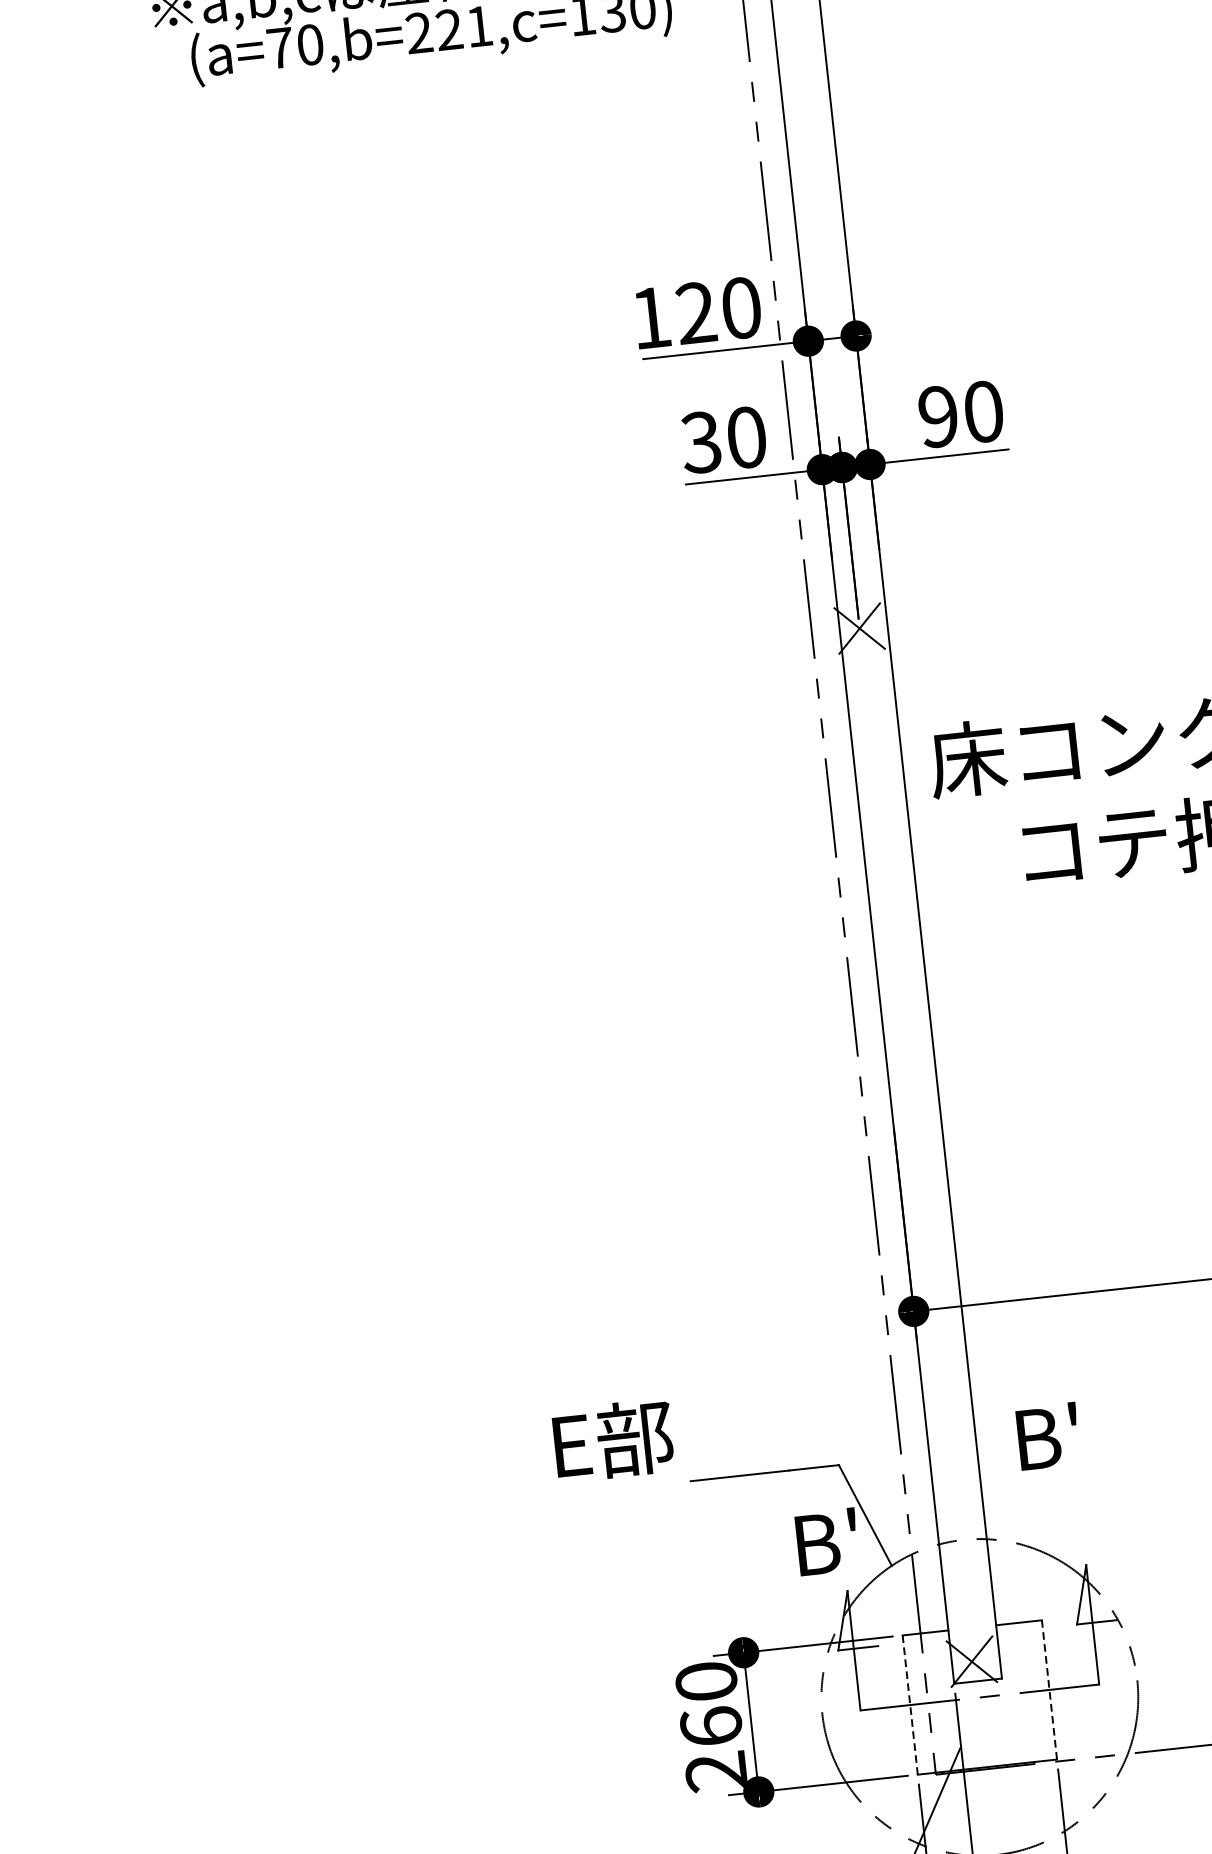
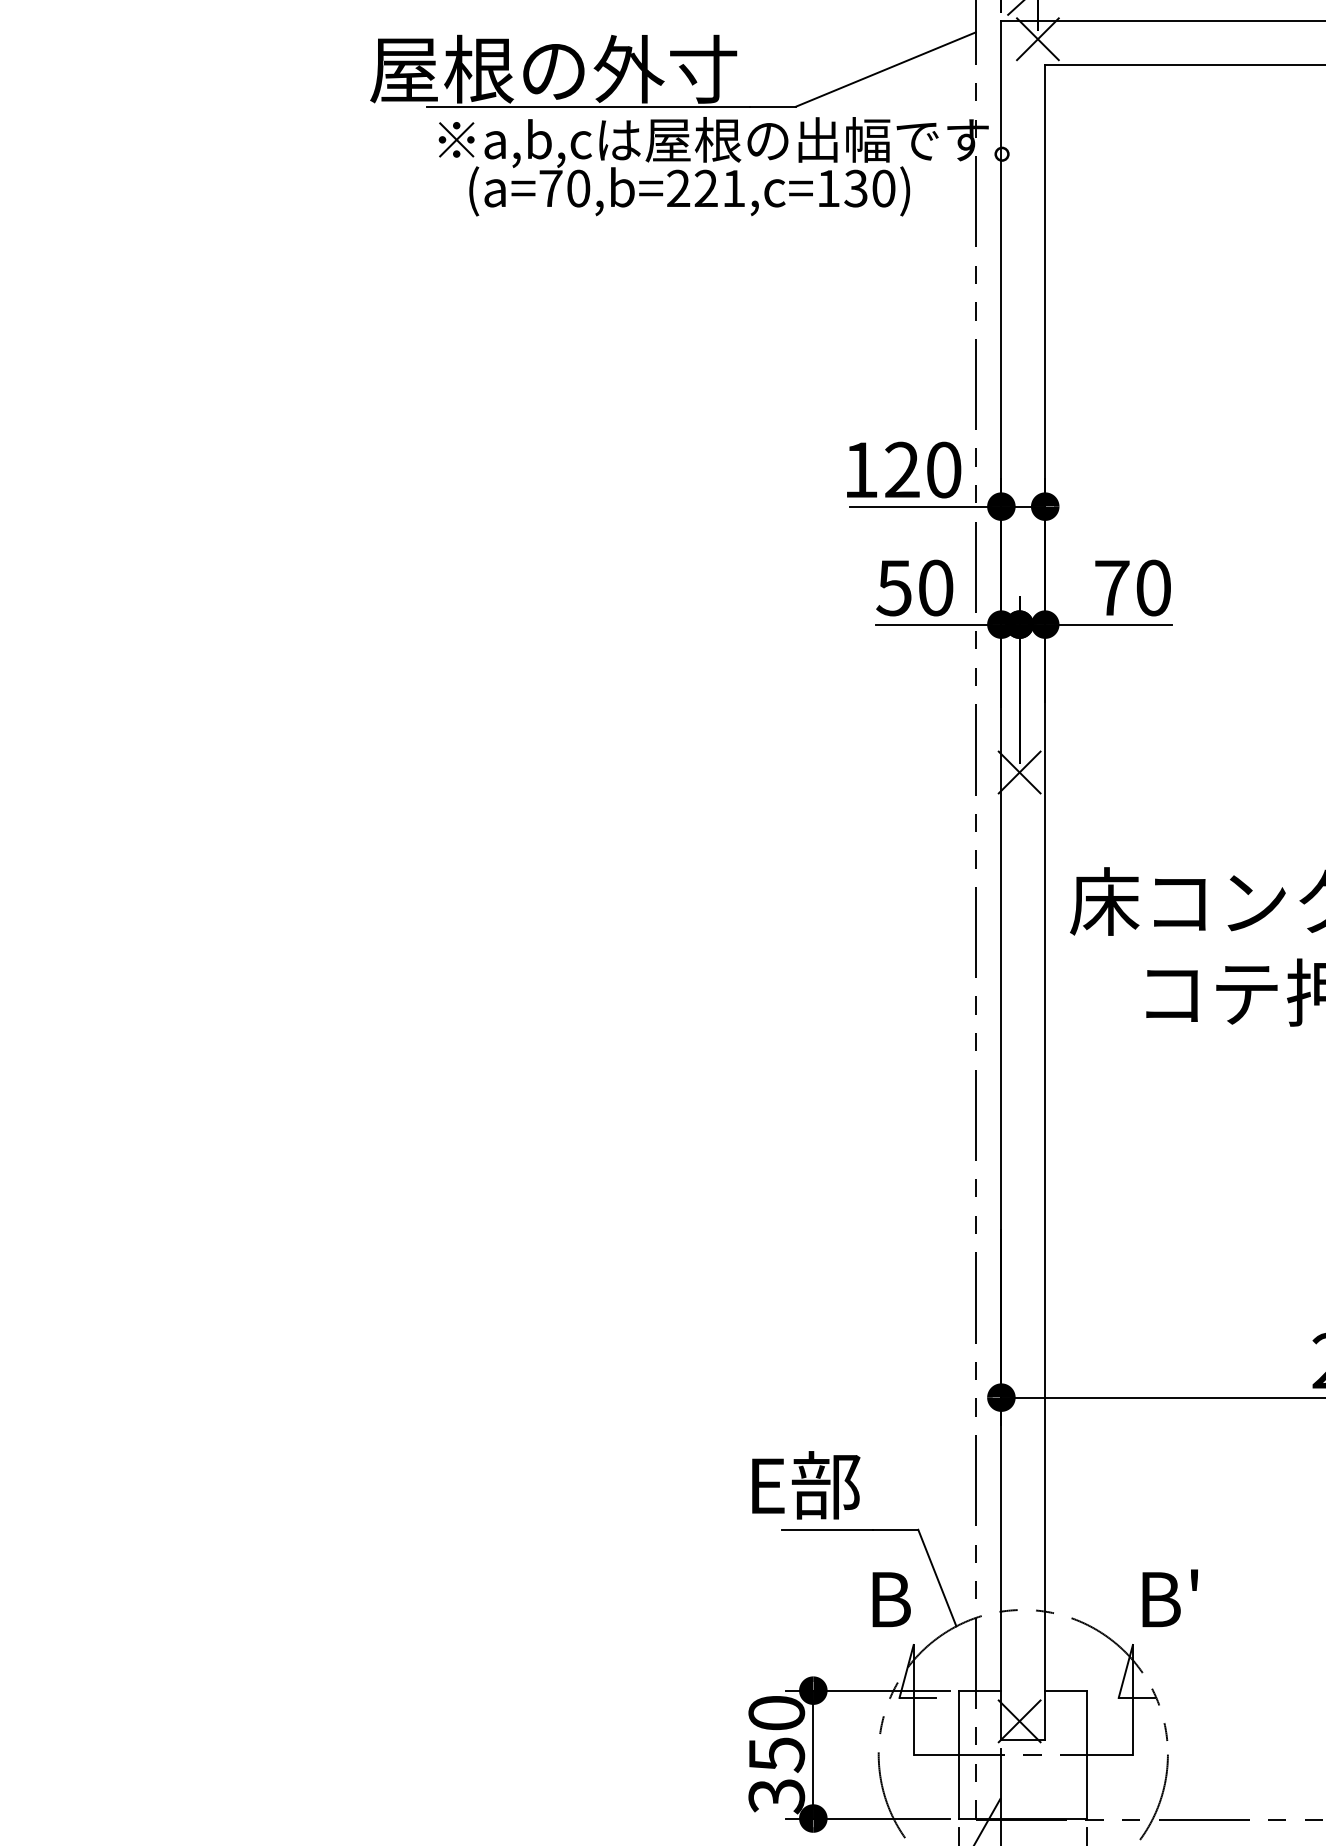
text: (938, 416) -> (1112, 587), 90 -> 70
text: (700, 442) -> (893, 587), 30 -> 50
text: (1047, 1436) -> (1169, 1598), moved
text: (613, 1440) -> (806, 1485), moved
text: (851, 1518) -> (924, 1579), B' -> B
line: (1049, 1689) -> (1087, 1754), dashed -> solid
line: (910, 1704) -> (959, 1754), dashed -> solid
text: (713, 1749) -> (776, 1775), 260 -> 350

